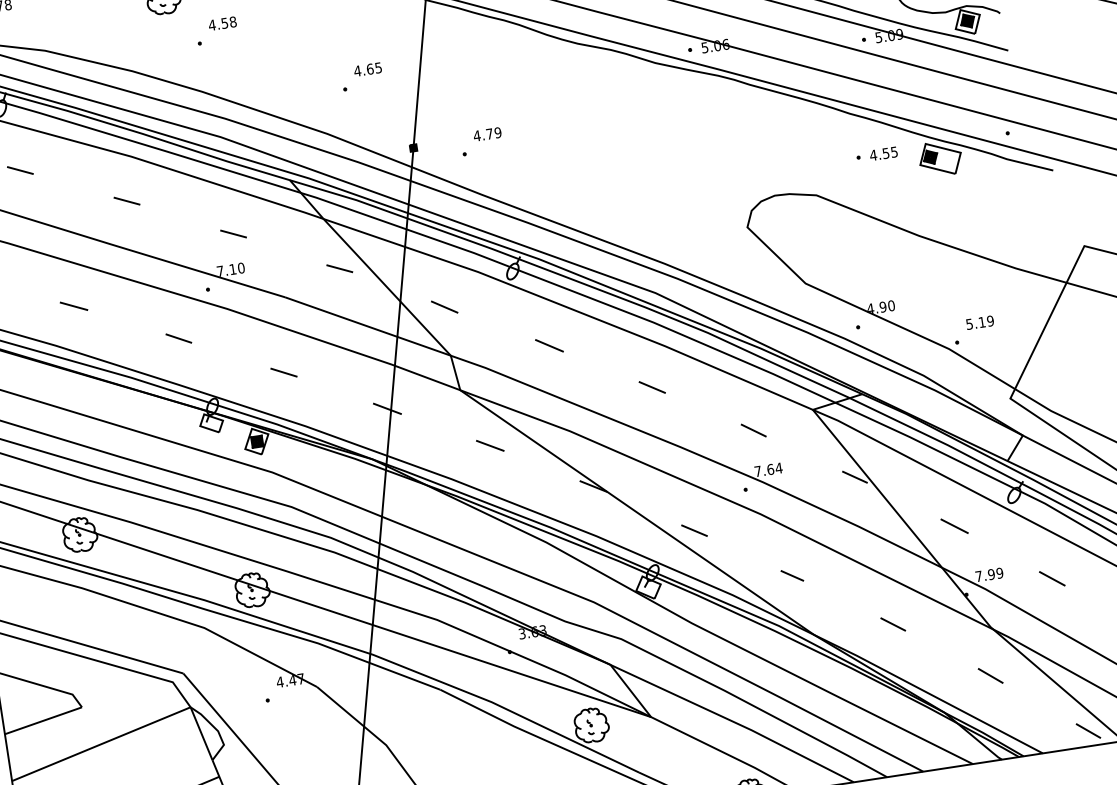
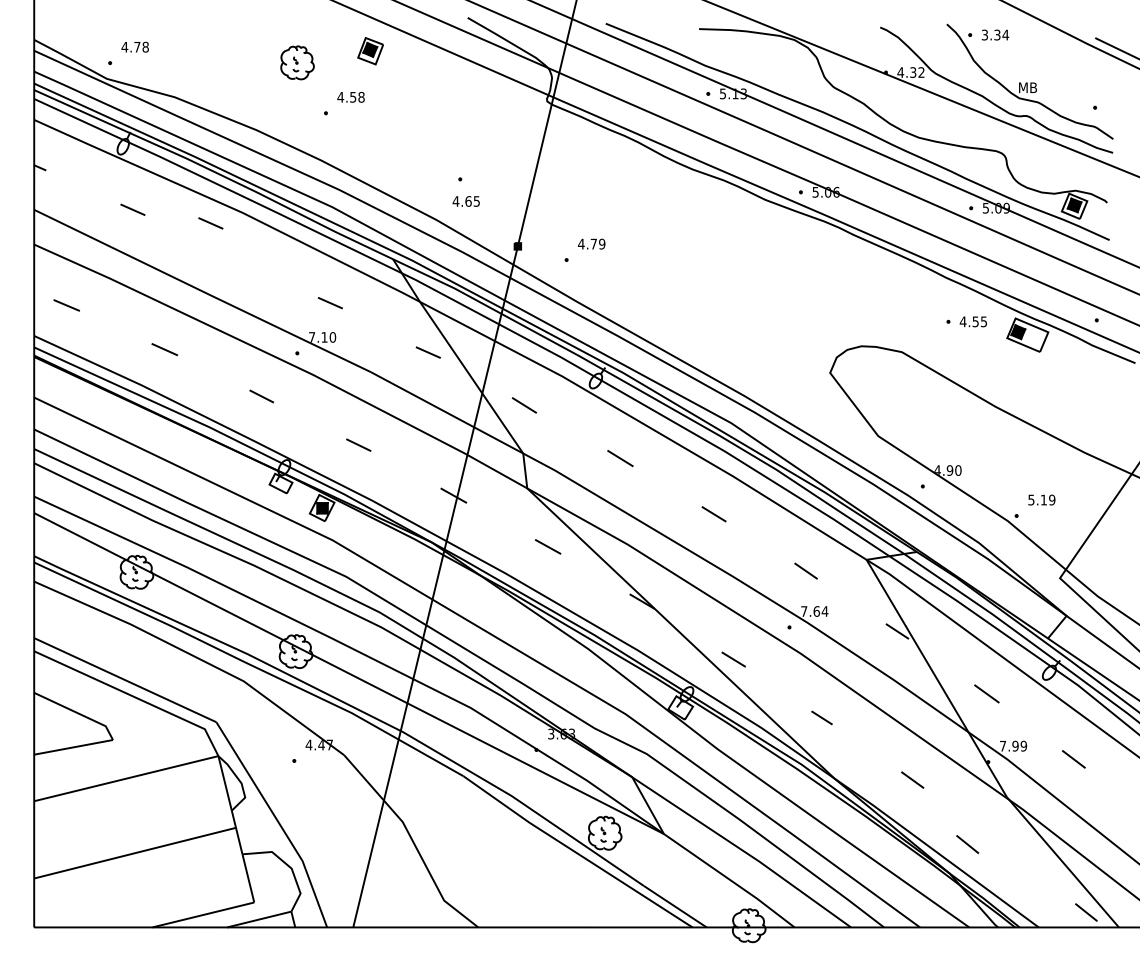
text: (367, 69) -> (465, 201), moved
line: (126, 201) -> (210, 223), moved
line: (990, 675) -> (967, 844), moved

